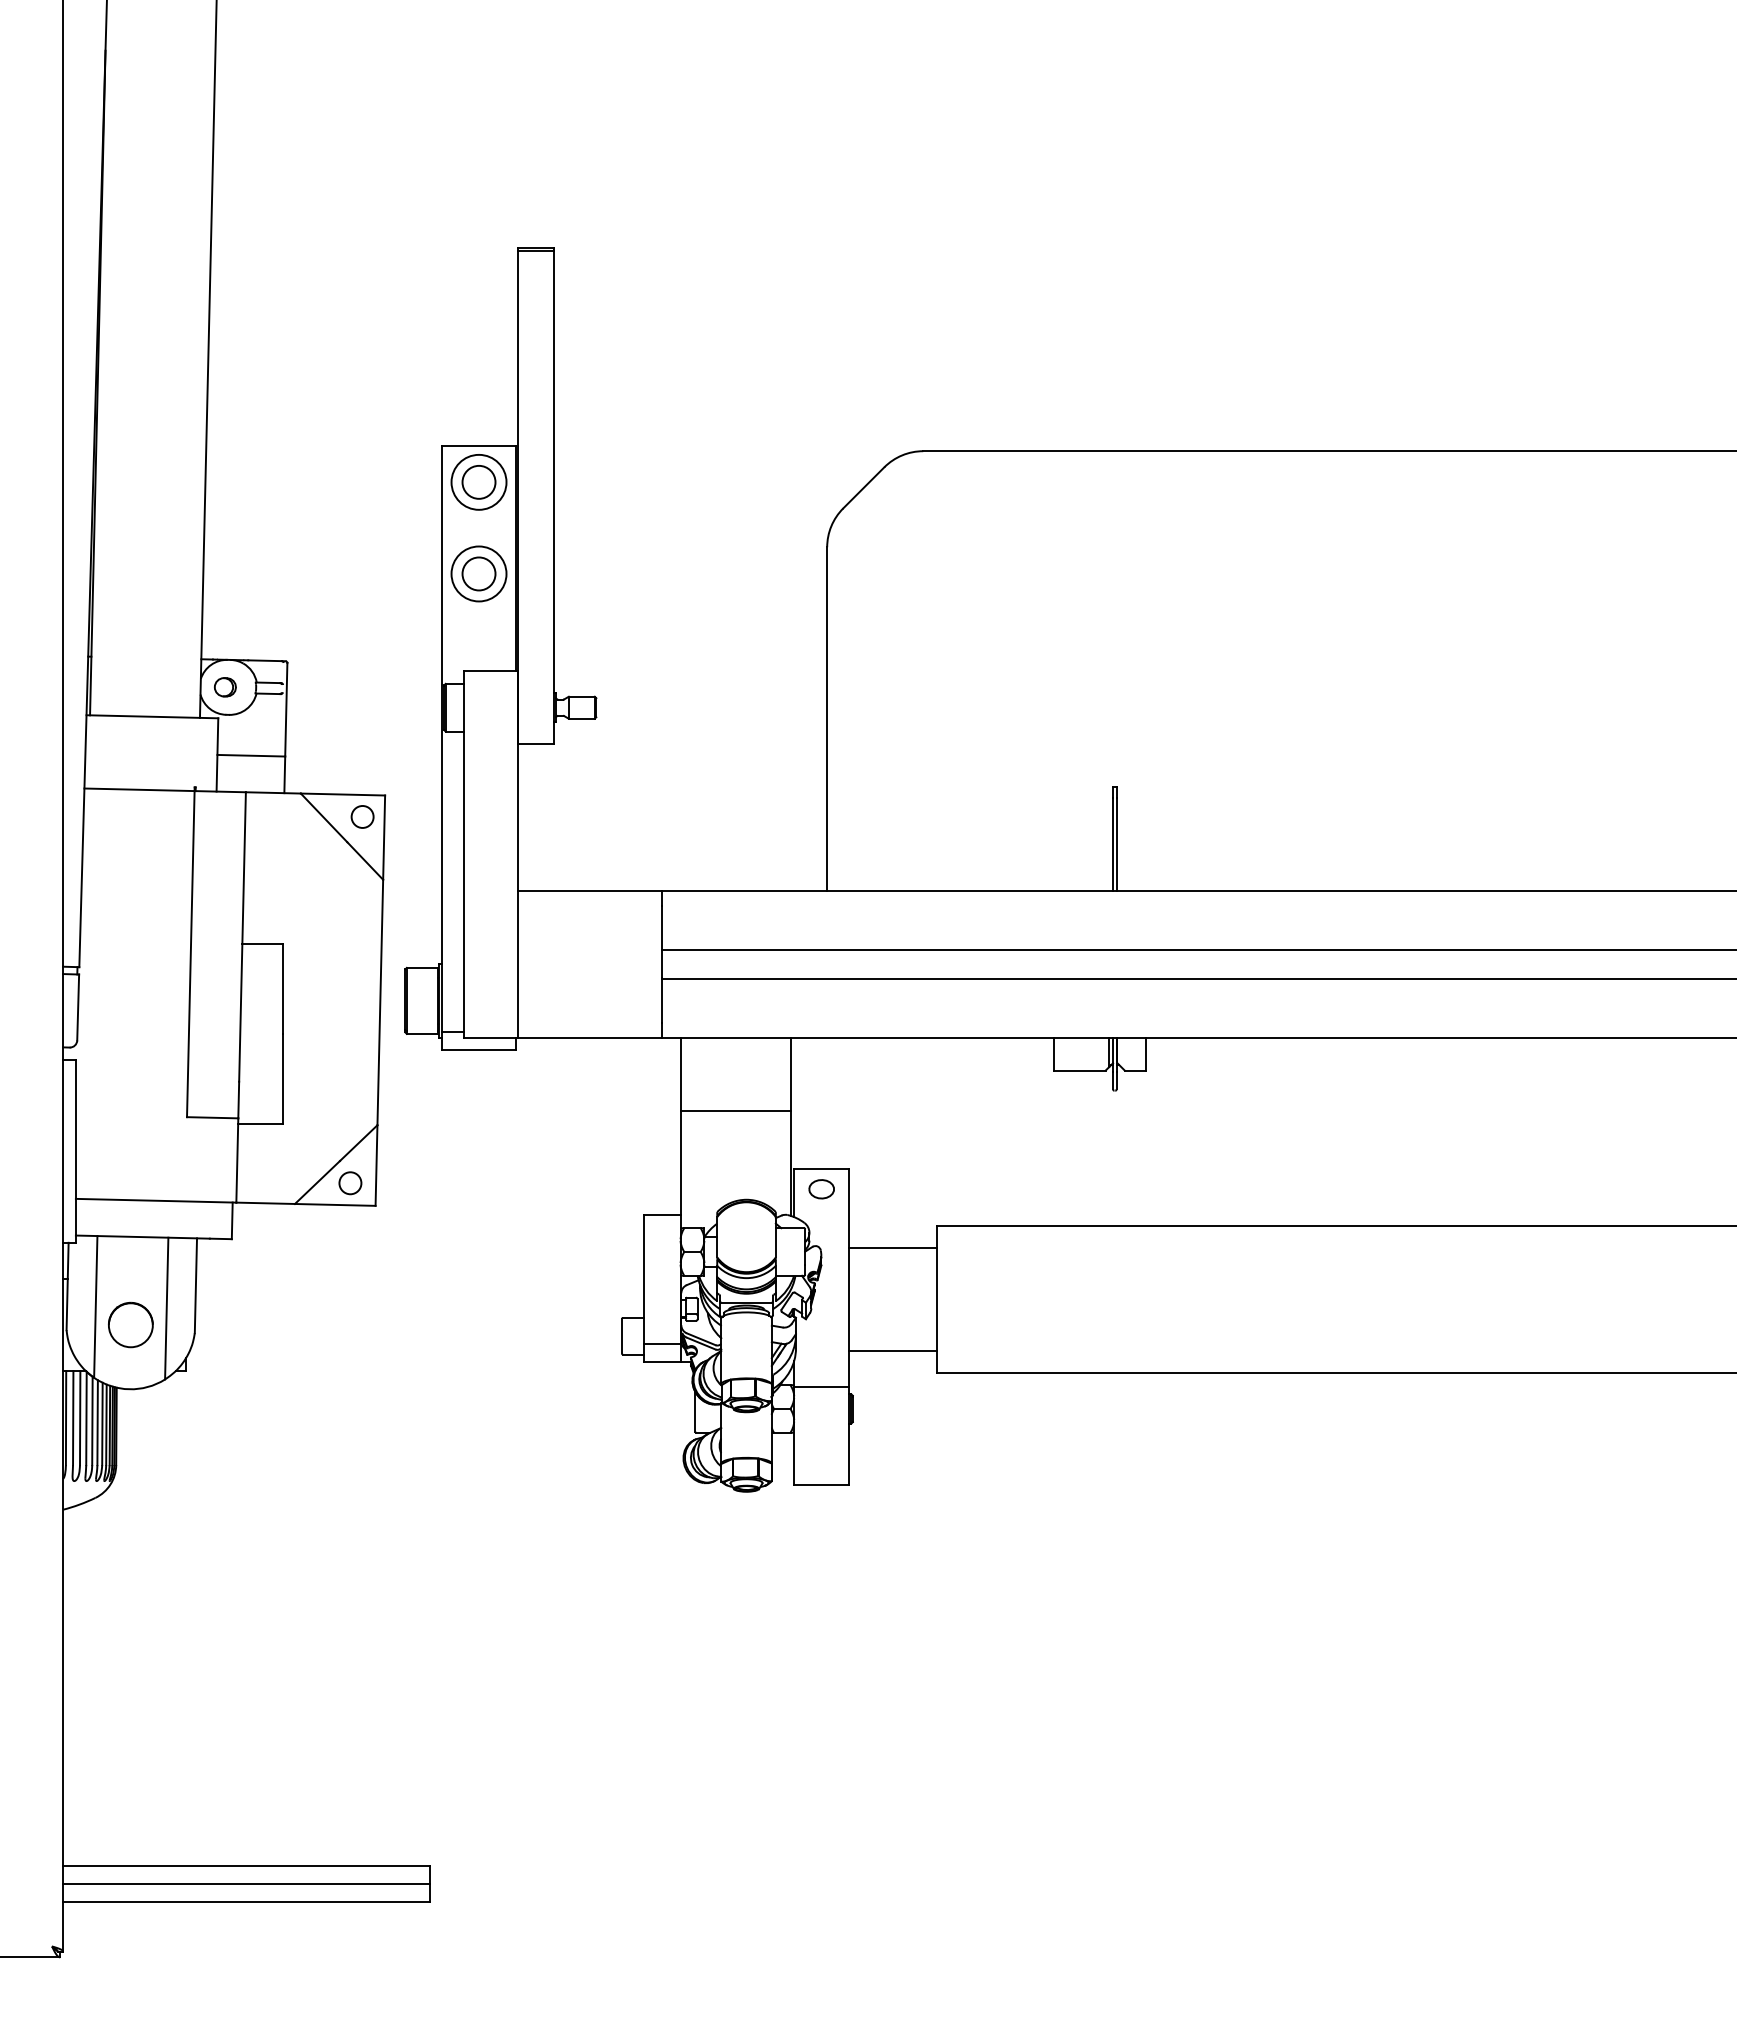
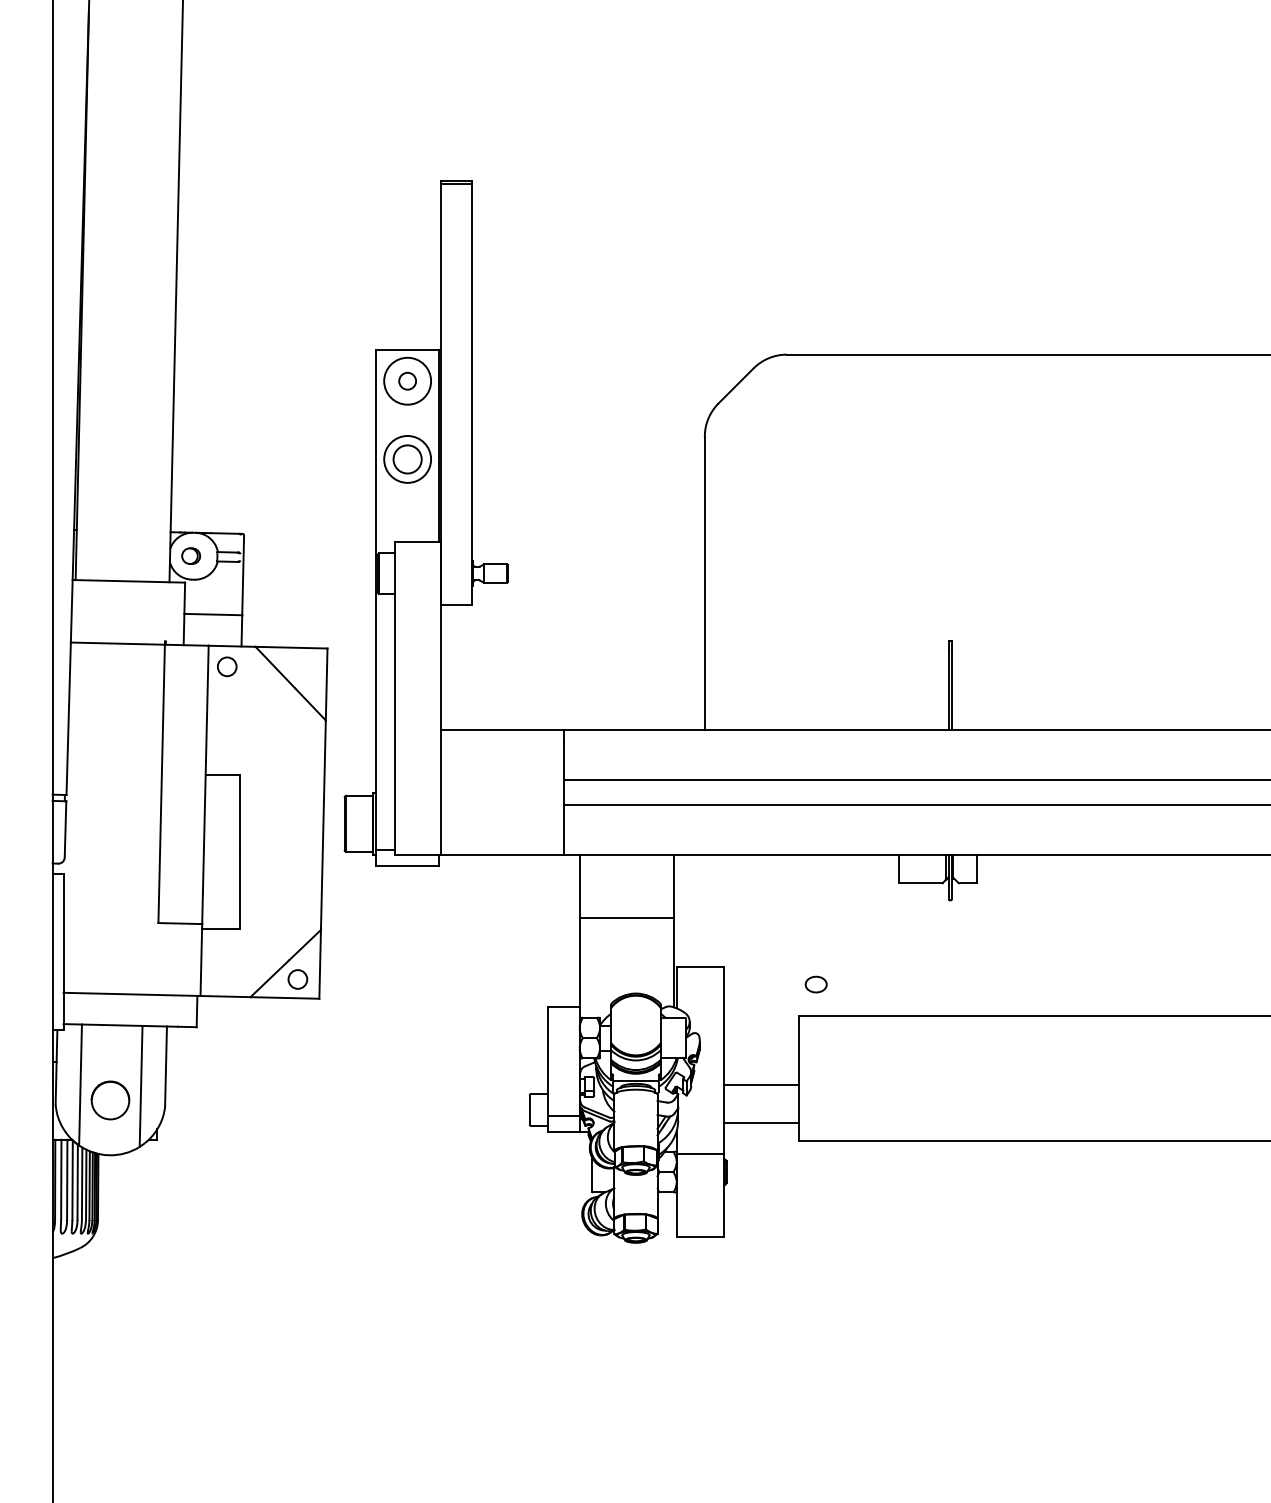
circle: (478, 481) -> (407, 380), size x0.6
circle: (362, 816) -> (227, 666), moved
part: (821, 1189) -> (816, 984), moved
line: (893, 1248) -> (761, 1085), moved

